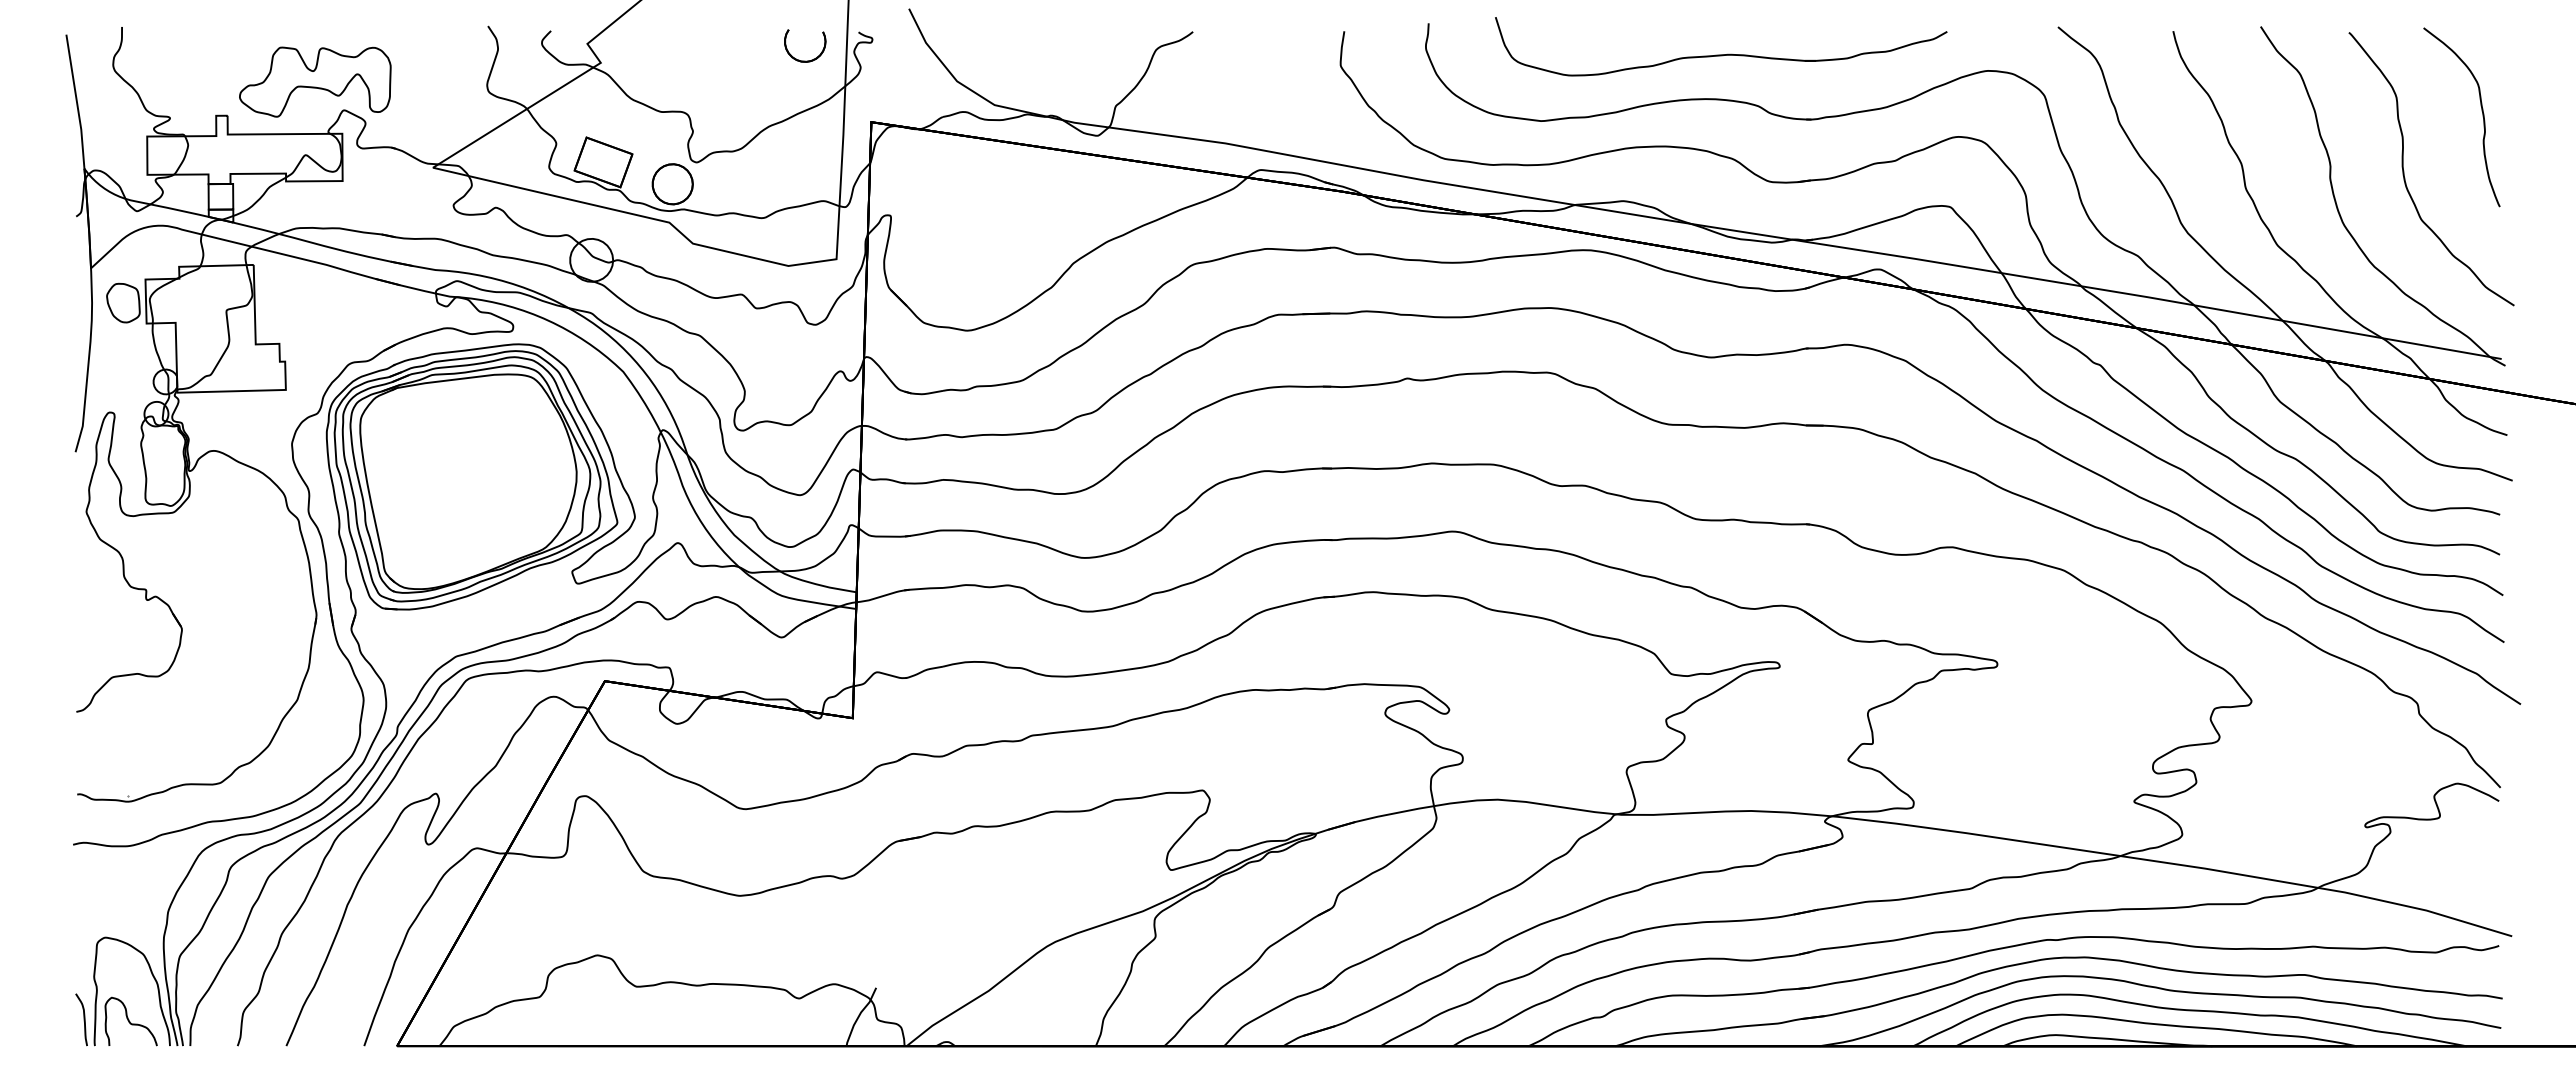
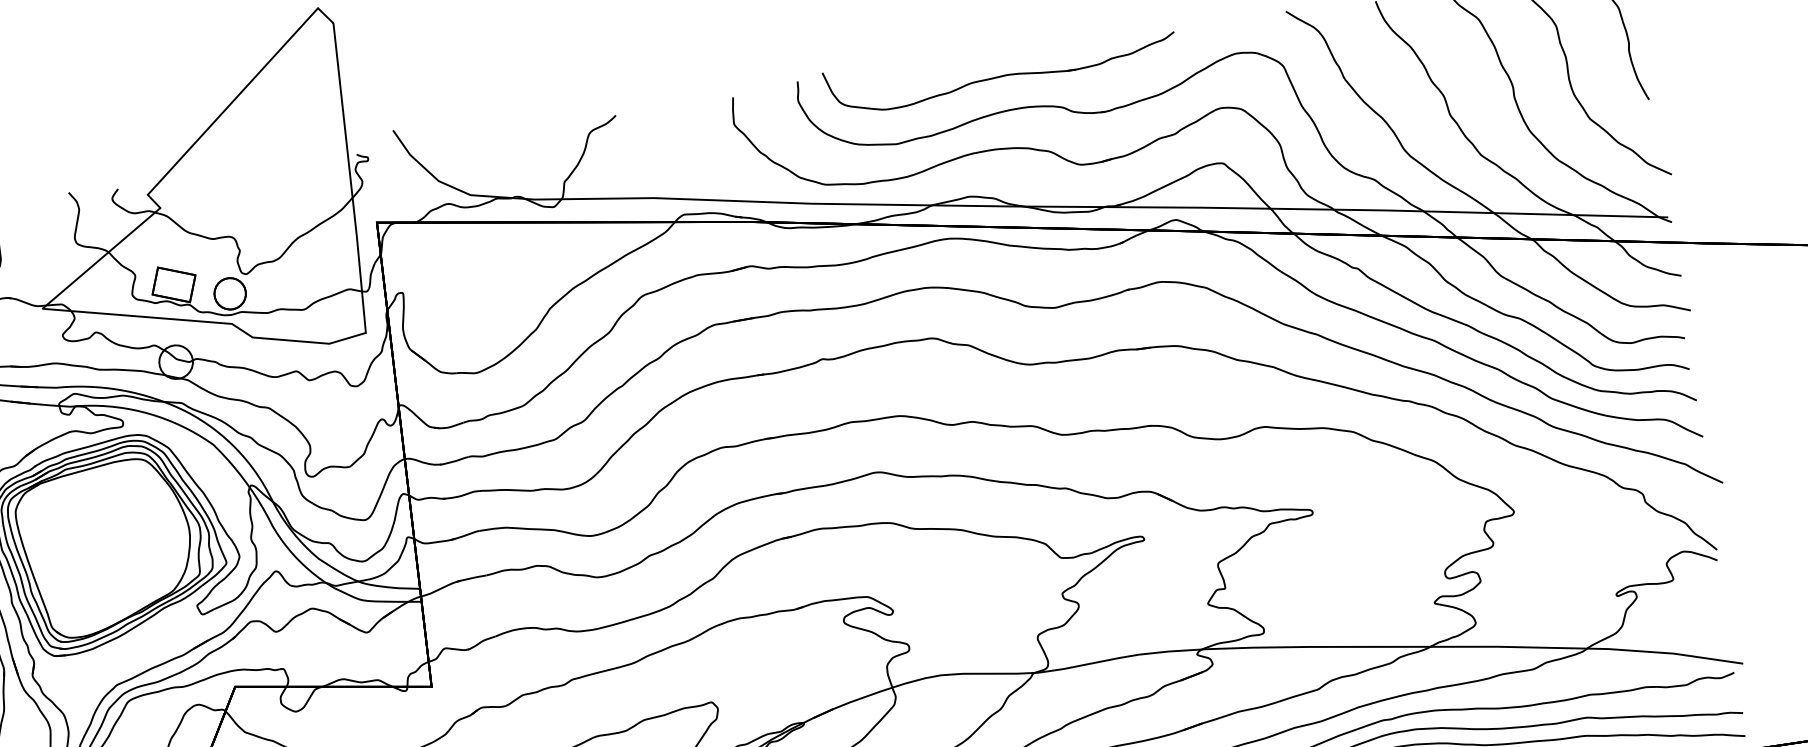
part: (1721, 54) -> (1001, 75), moved
part: (805, 60) -> (318, 182), removed

